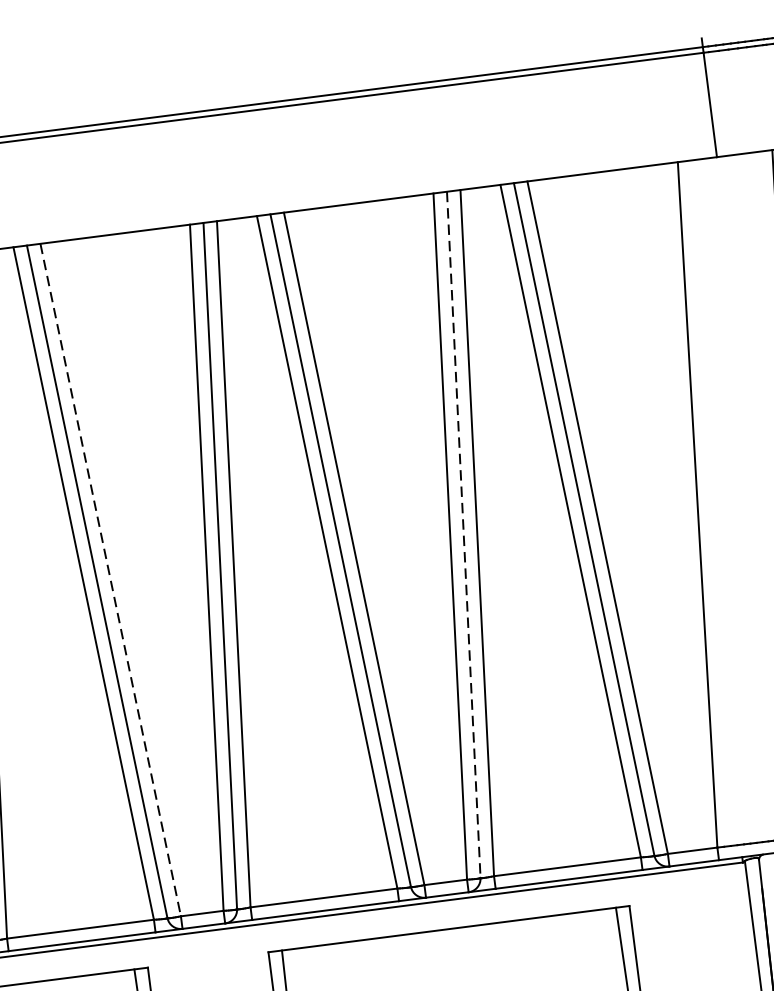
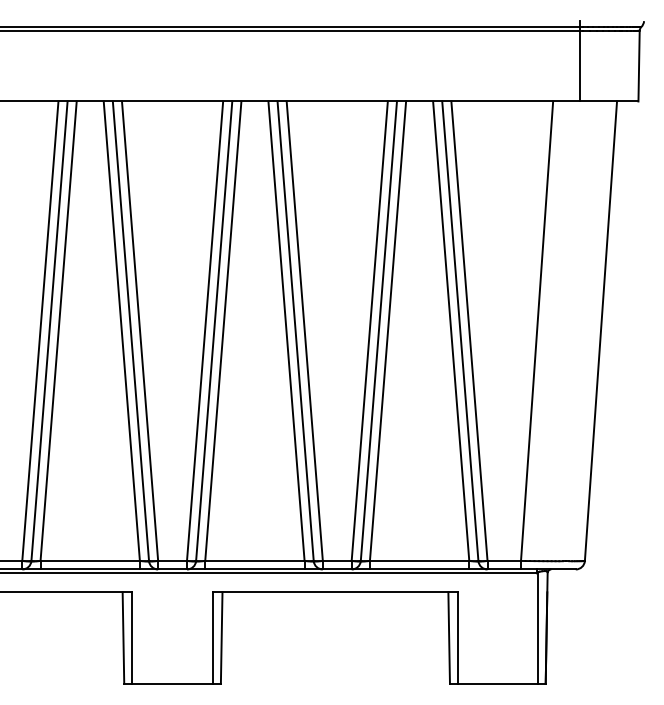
line: (463, 535) -> (378, 331), dashed -> solid
line: (111, 580) -> (140, 331), dashed -> solid

